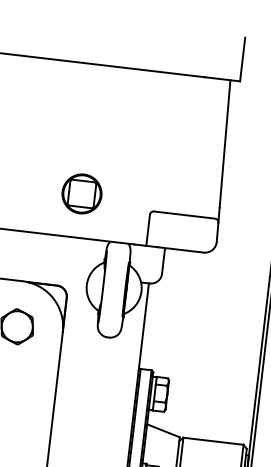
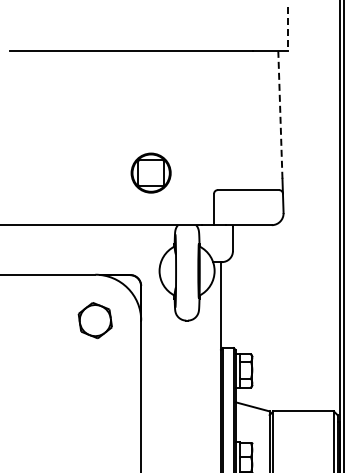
line: (243, 60) -> (288, 29), solid -> dashed
line: (225, 143) -> (280, 114), solid -> dashed
part: (81, 193) -> (150, 172), moved

